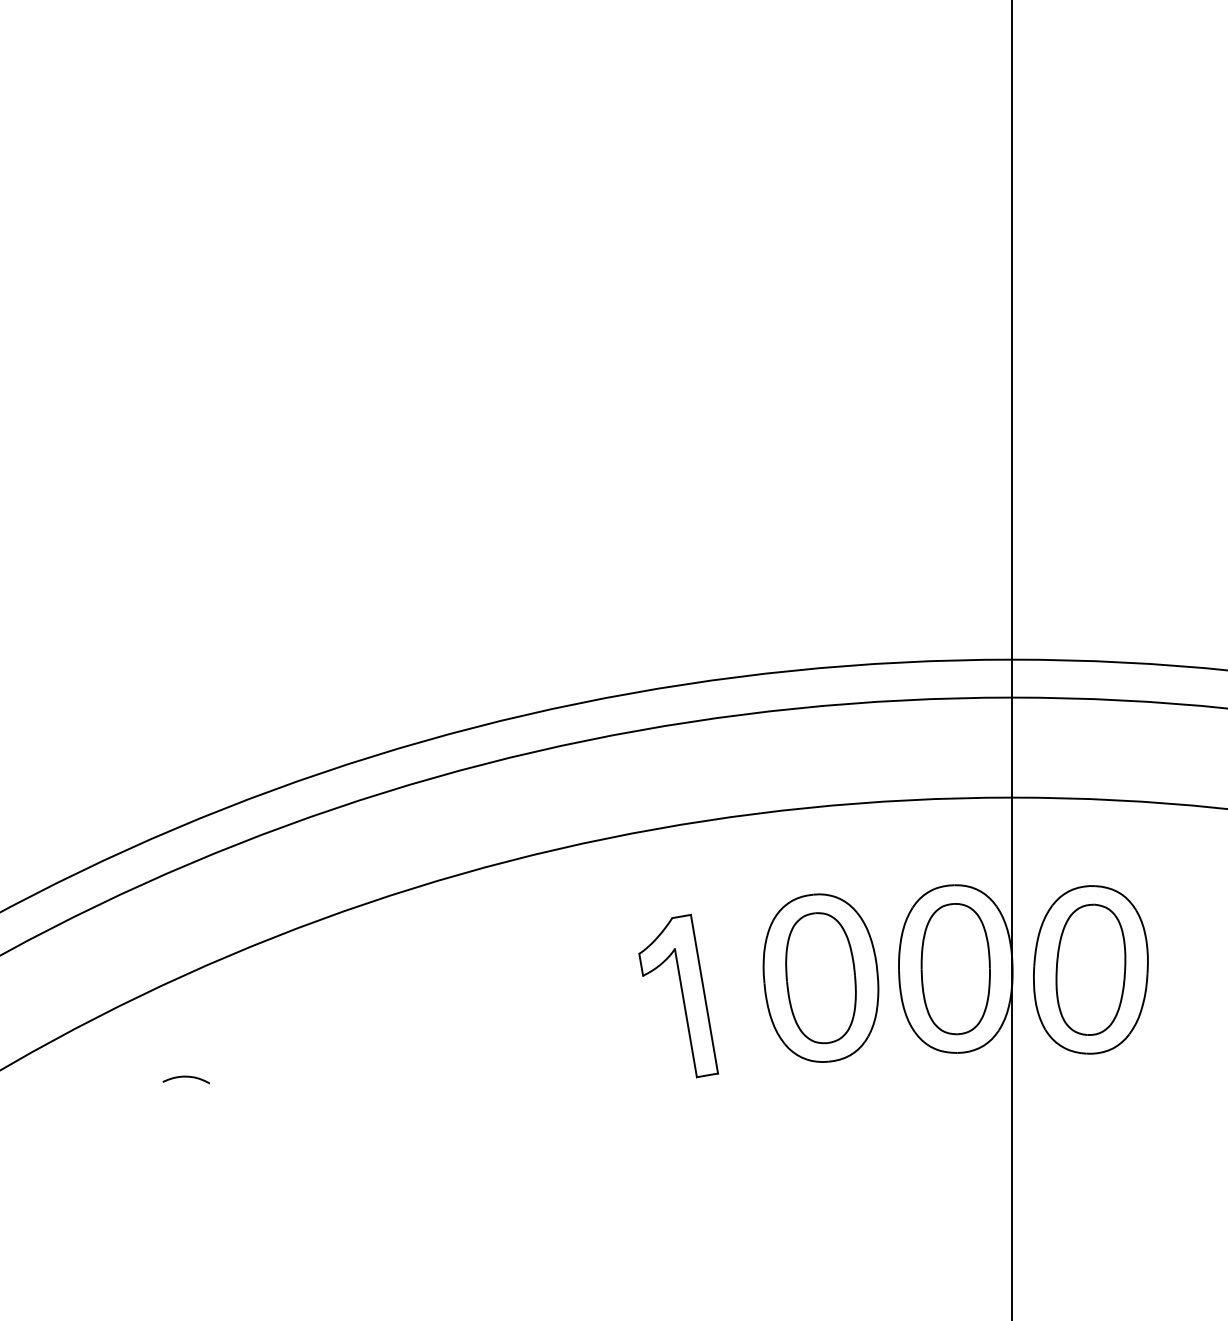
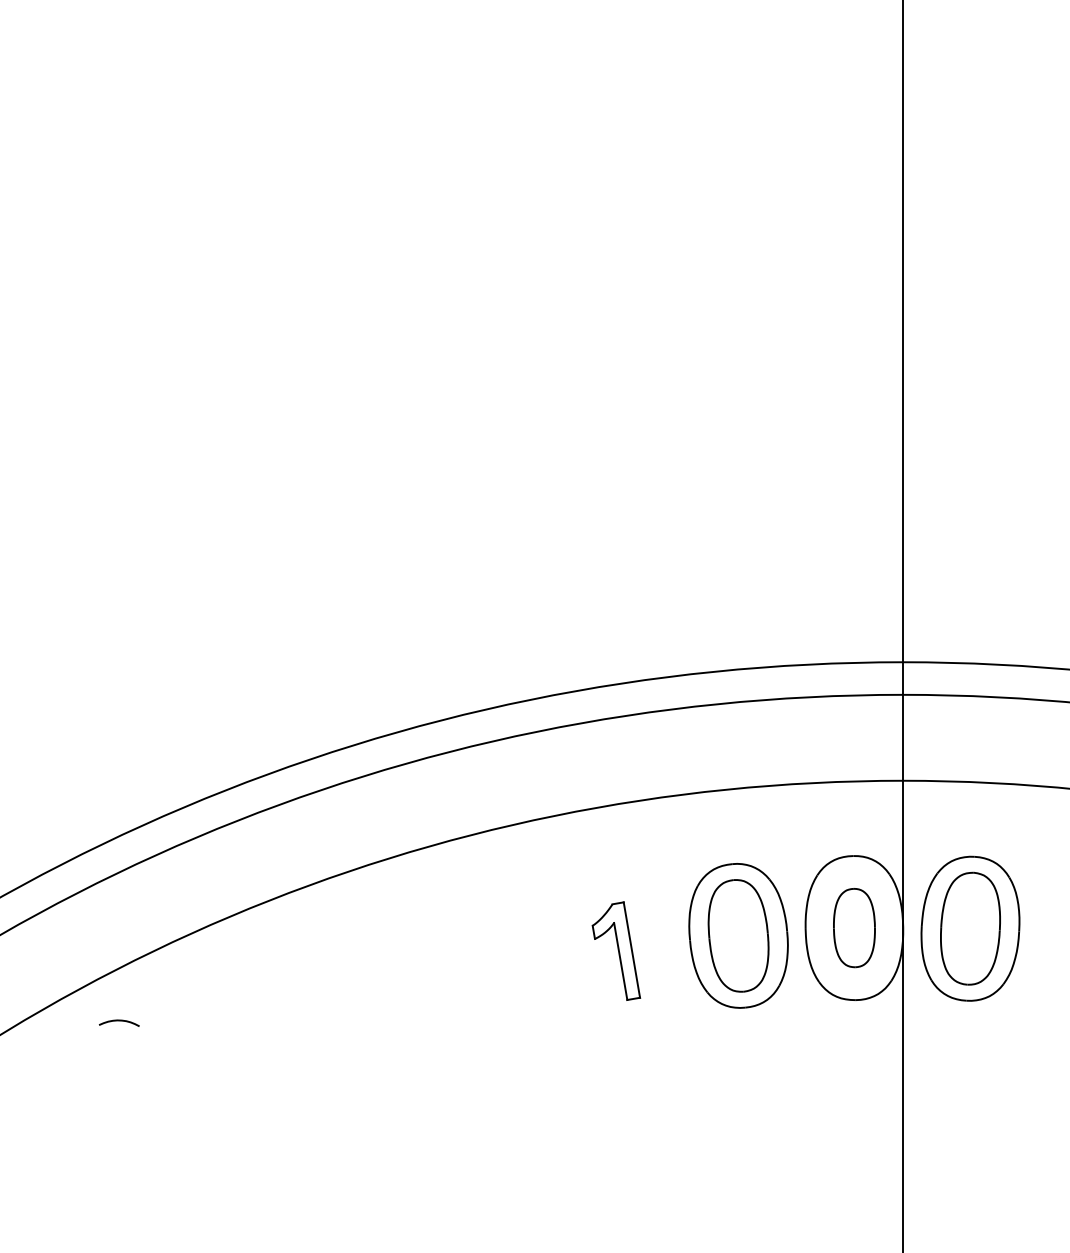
part: (955, 968) -> (854, 927), size x0.7
part: (678, 995) -> (616, 950), size x0.7
curve: (186, 1077) -> (119, 1021), moved

